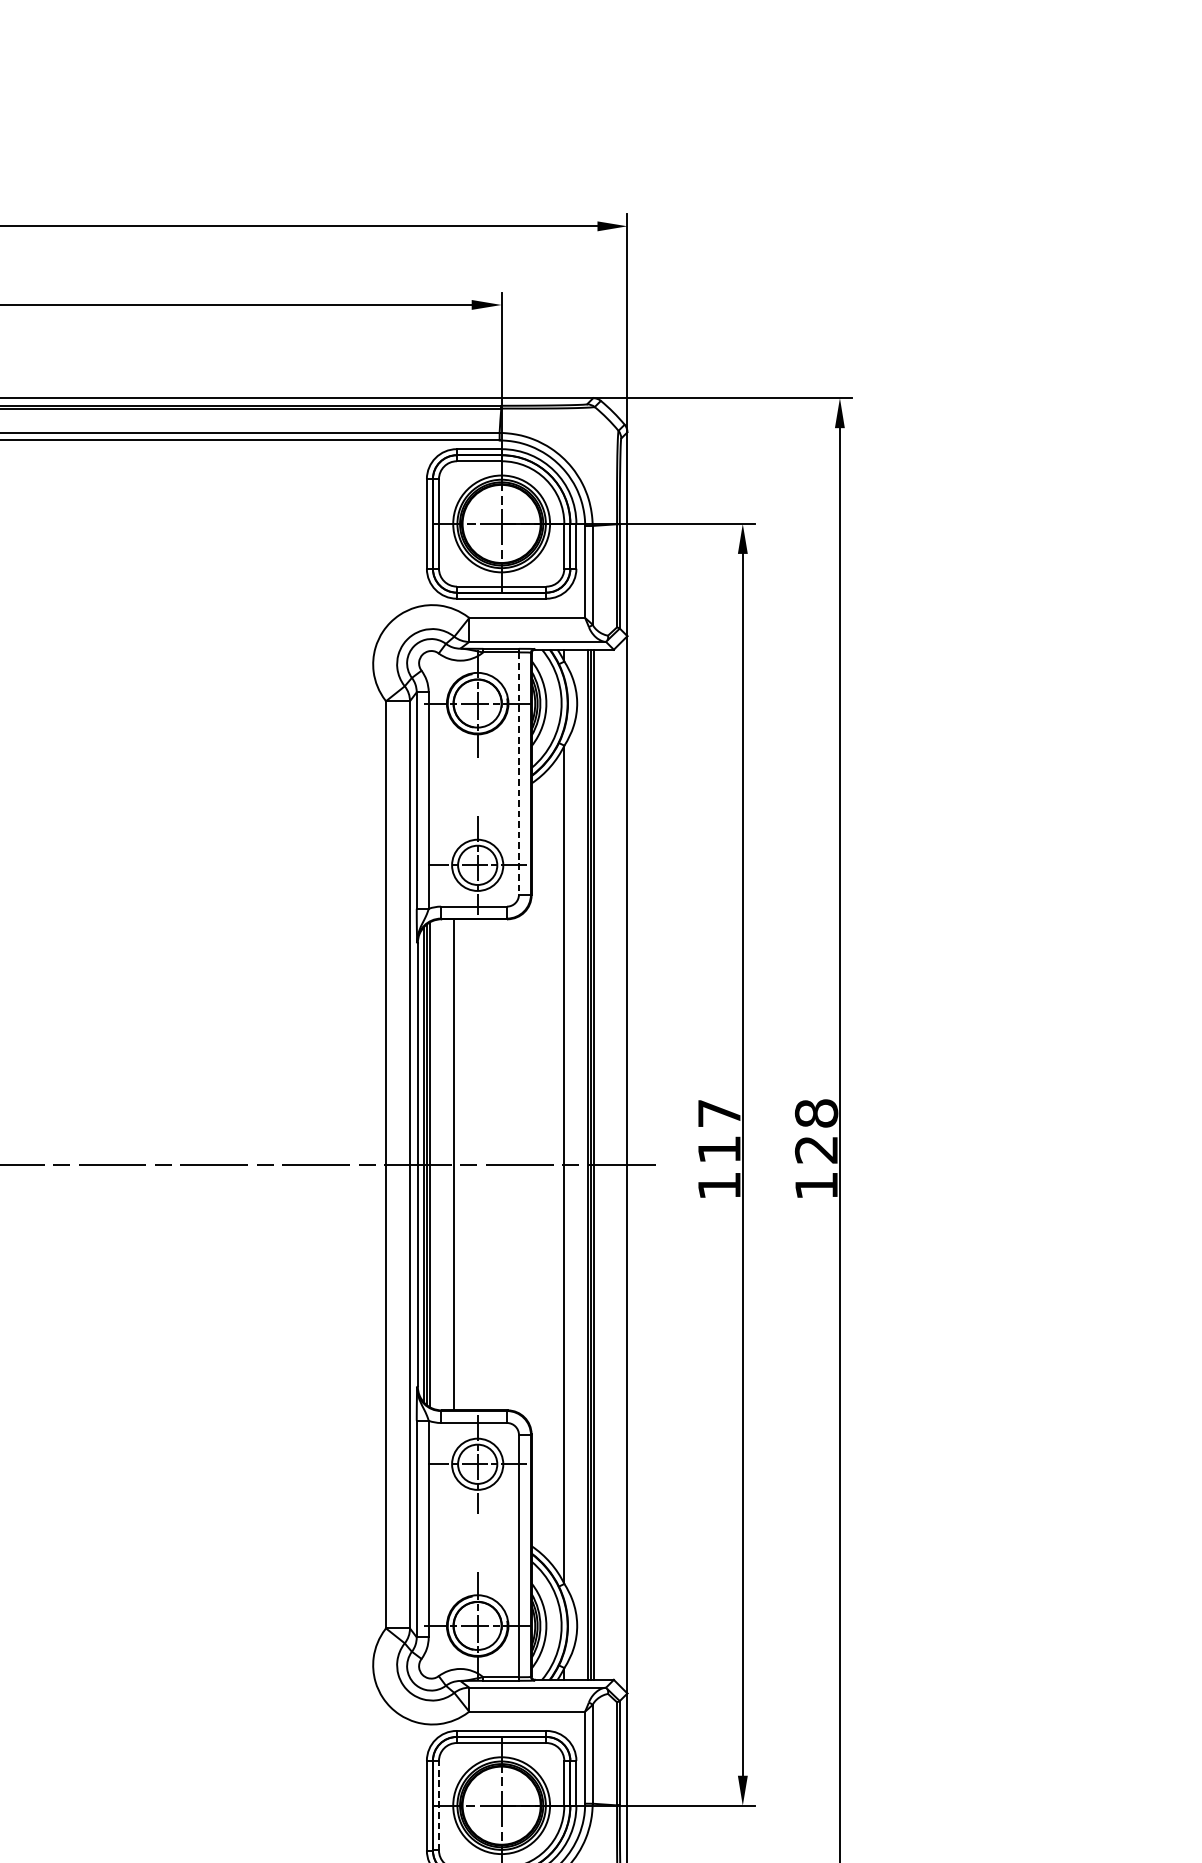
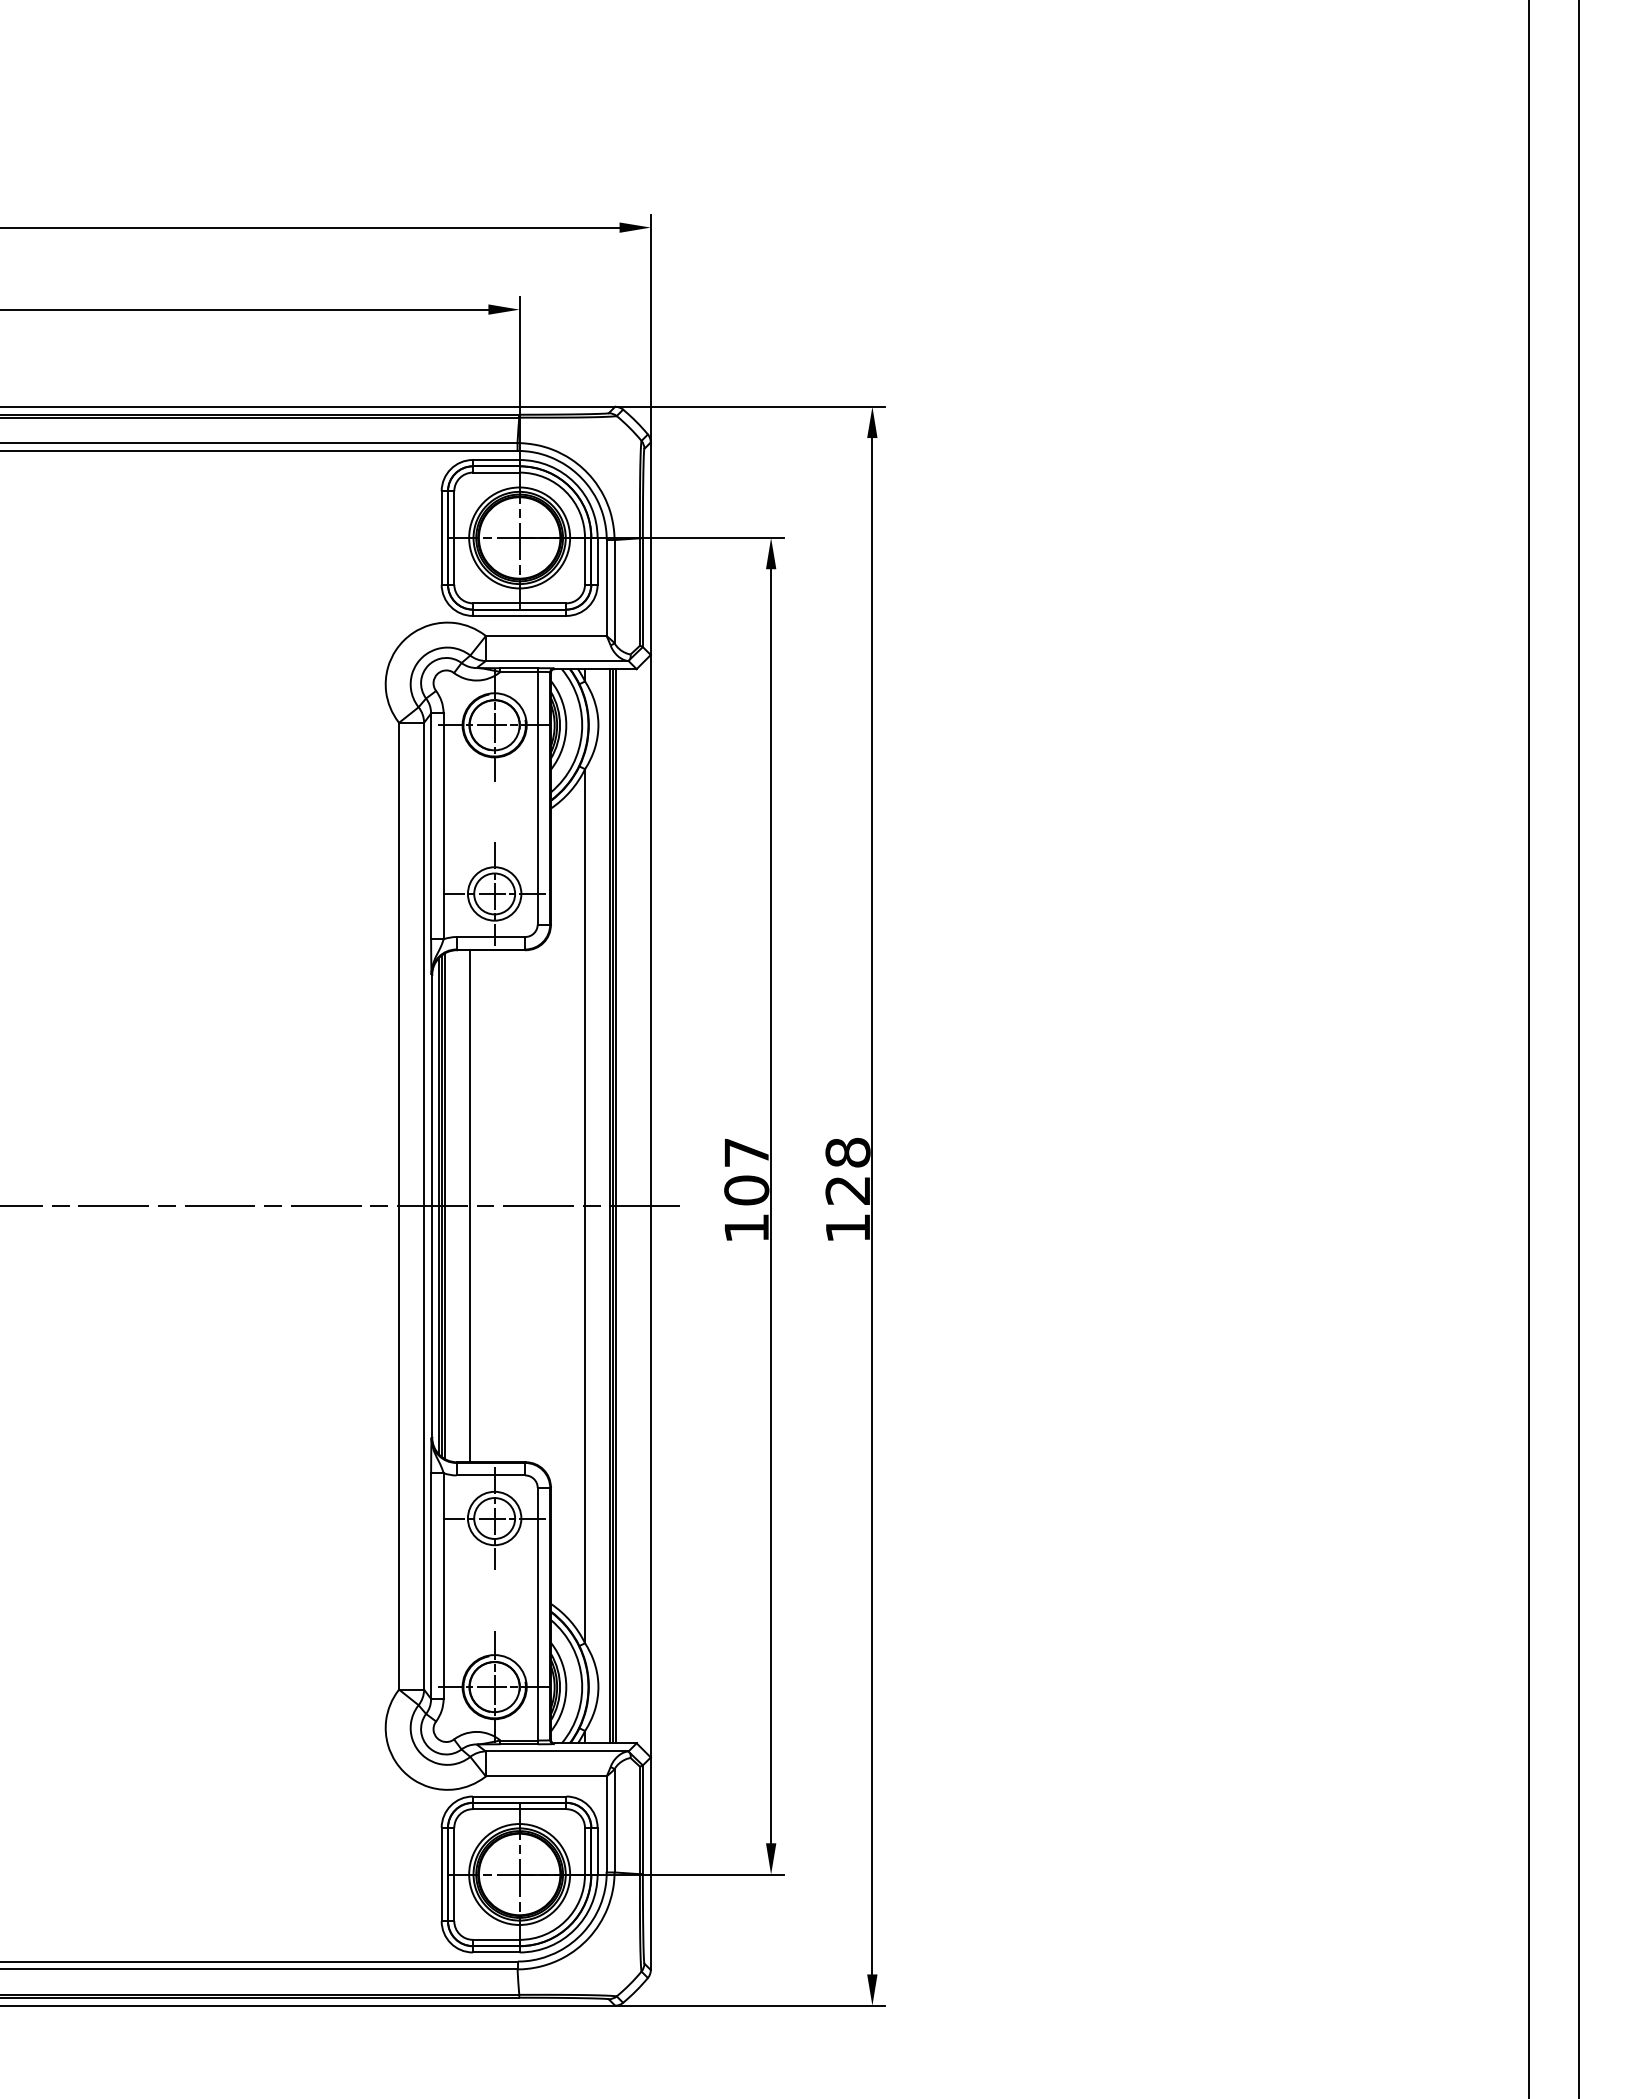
line: (518, 773) -> (537, 798), dashed -> solid
text: (719, 1149) -> (746, 1190), 117 -> 107
line: (439, 1805) -> (454, 1874), dashed -> solid

